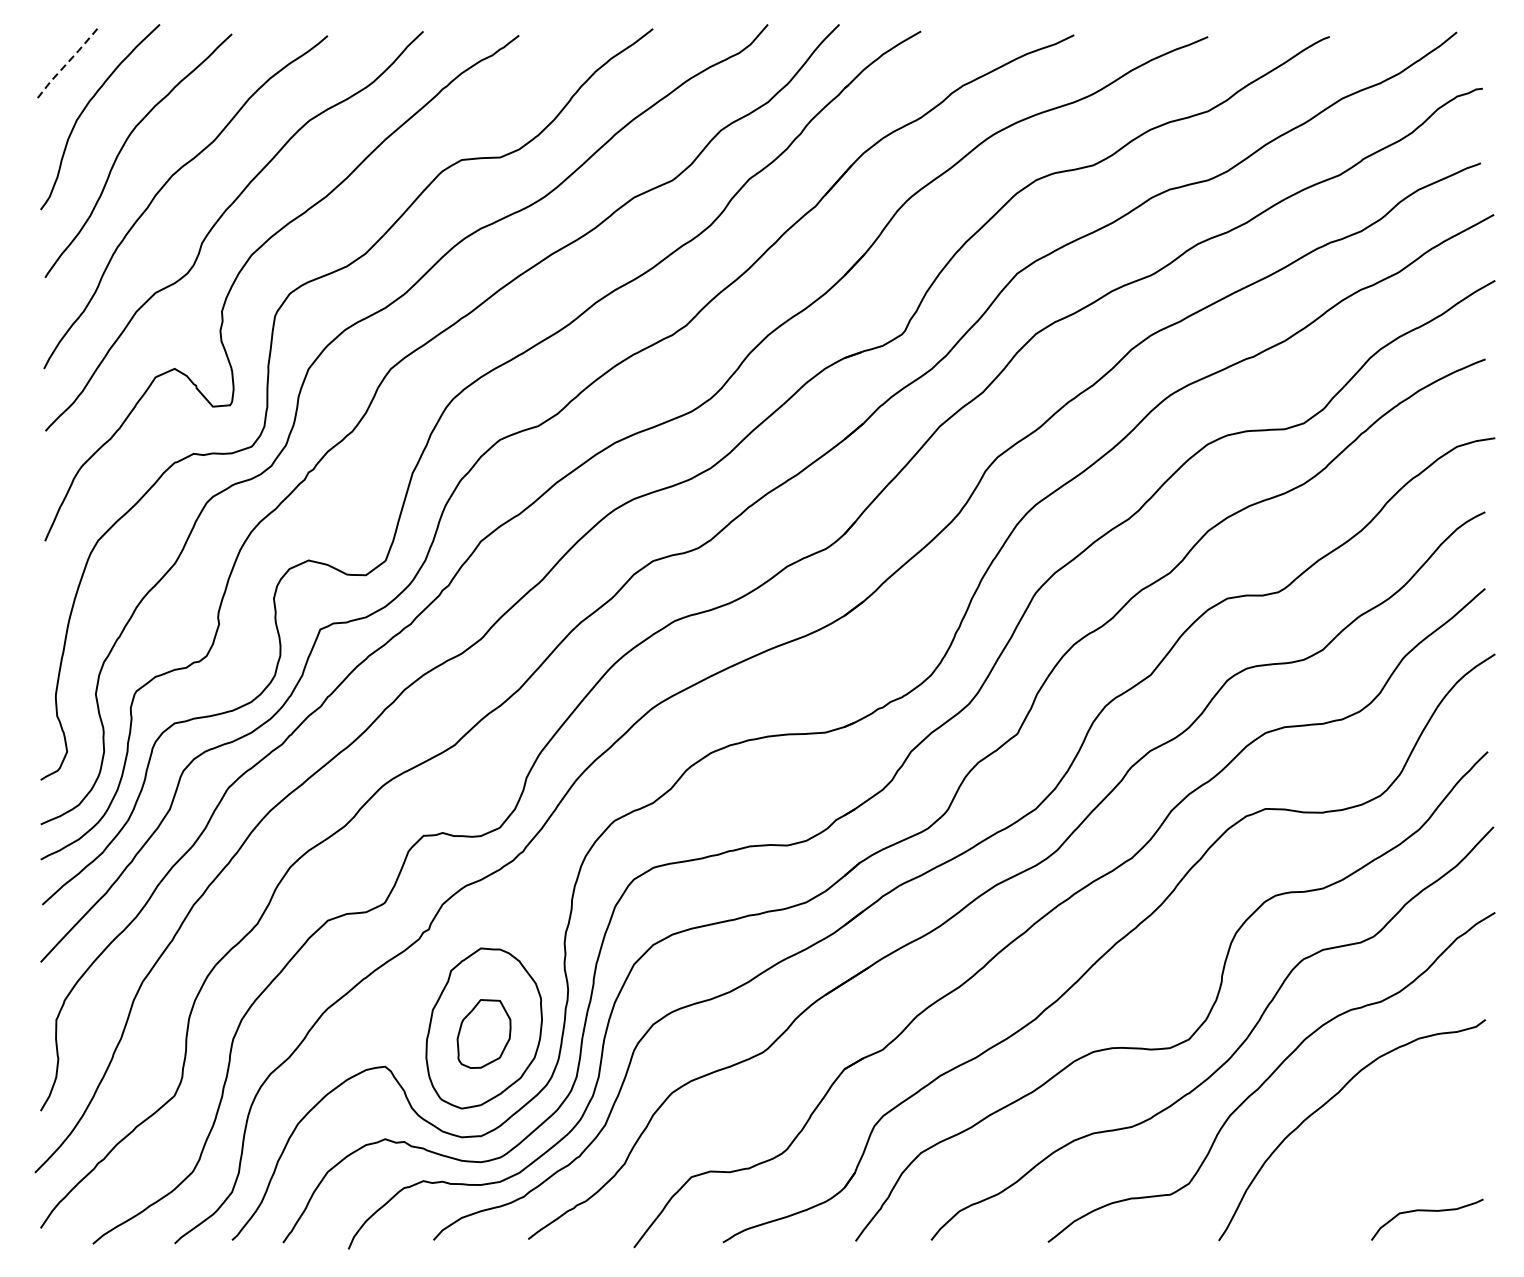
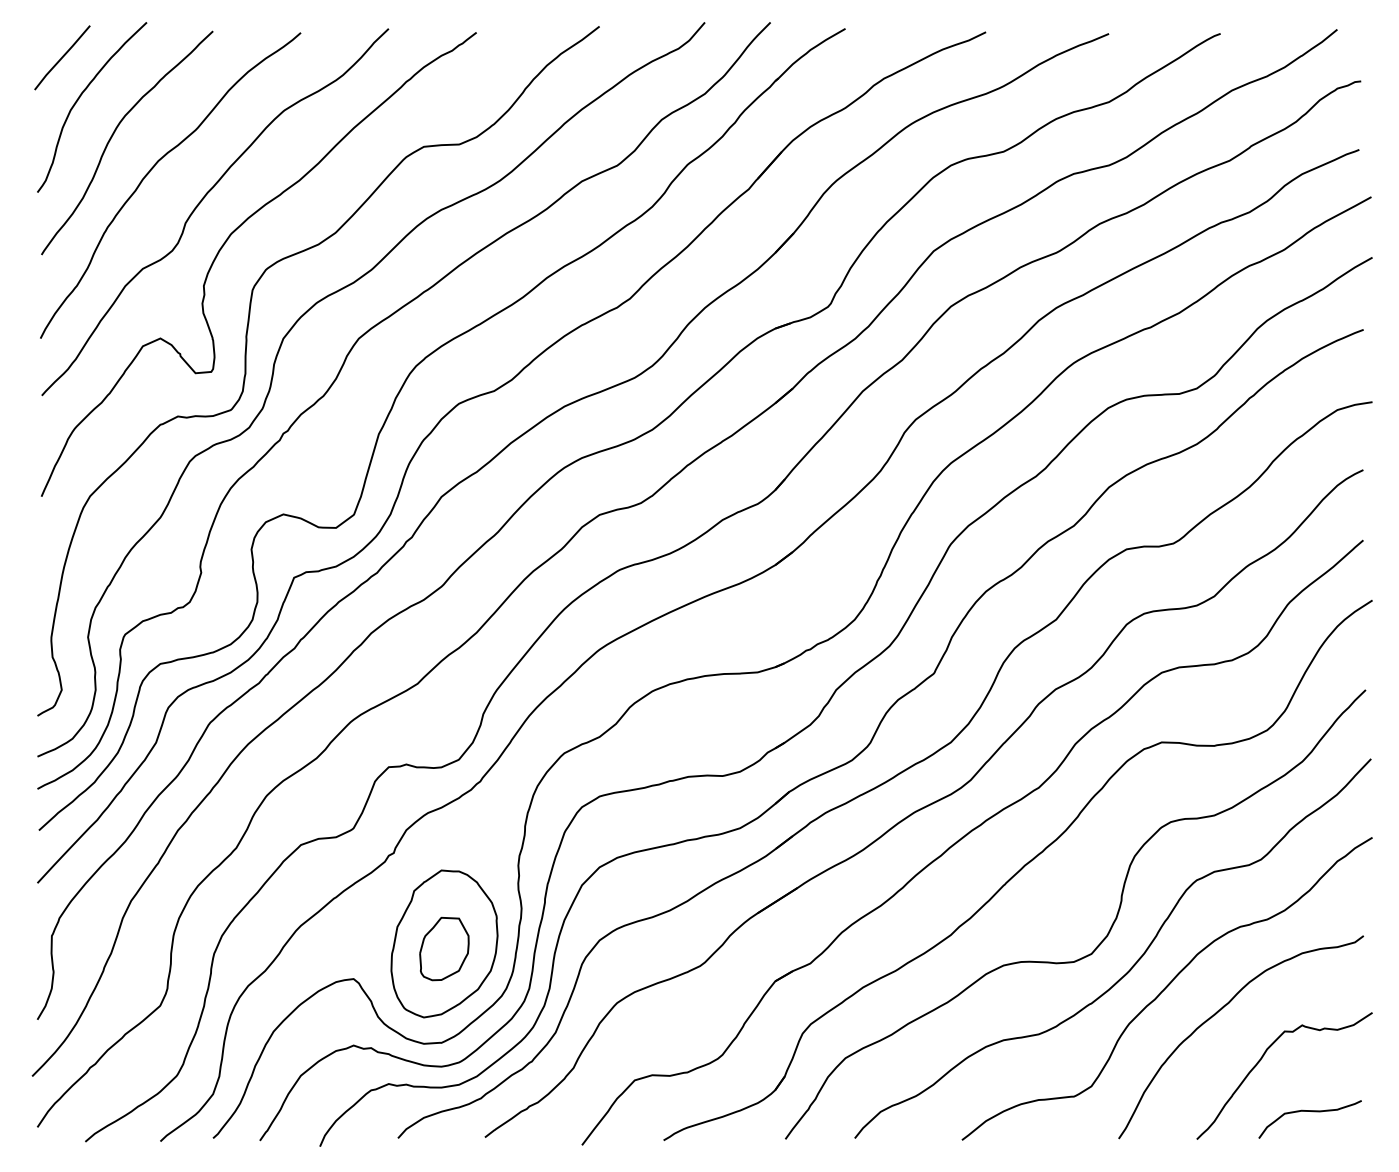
line: (67, 62) -> (62, 57), dashed -> solid
curve: (1376, 1152) -> (1263, 1057), added

